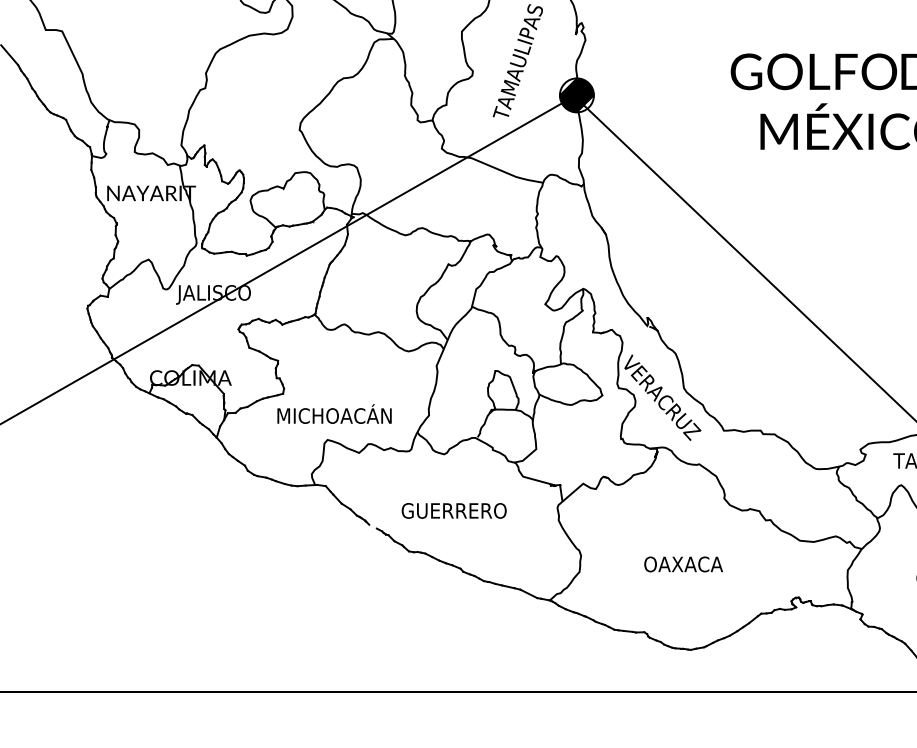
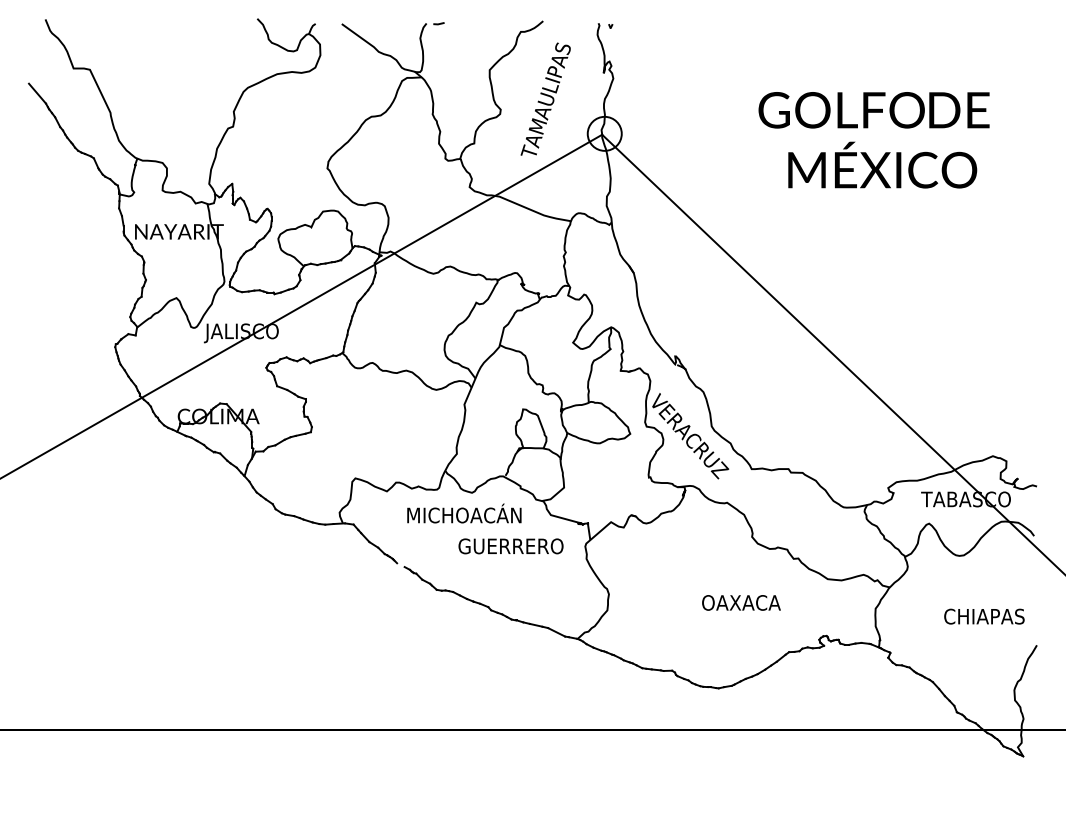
hatch: (576, 95) -> (604, 133), removed
text: (334, 414) -> (464, 513), moved
text: (453, 511) -> (510, 546), moved
text: (683, 564) -> (741, 602), moved

